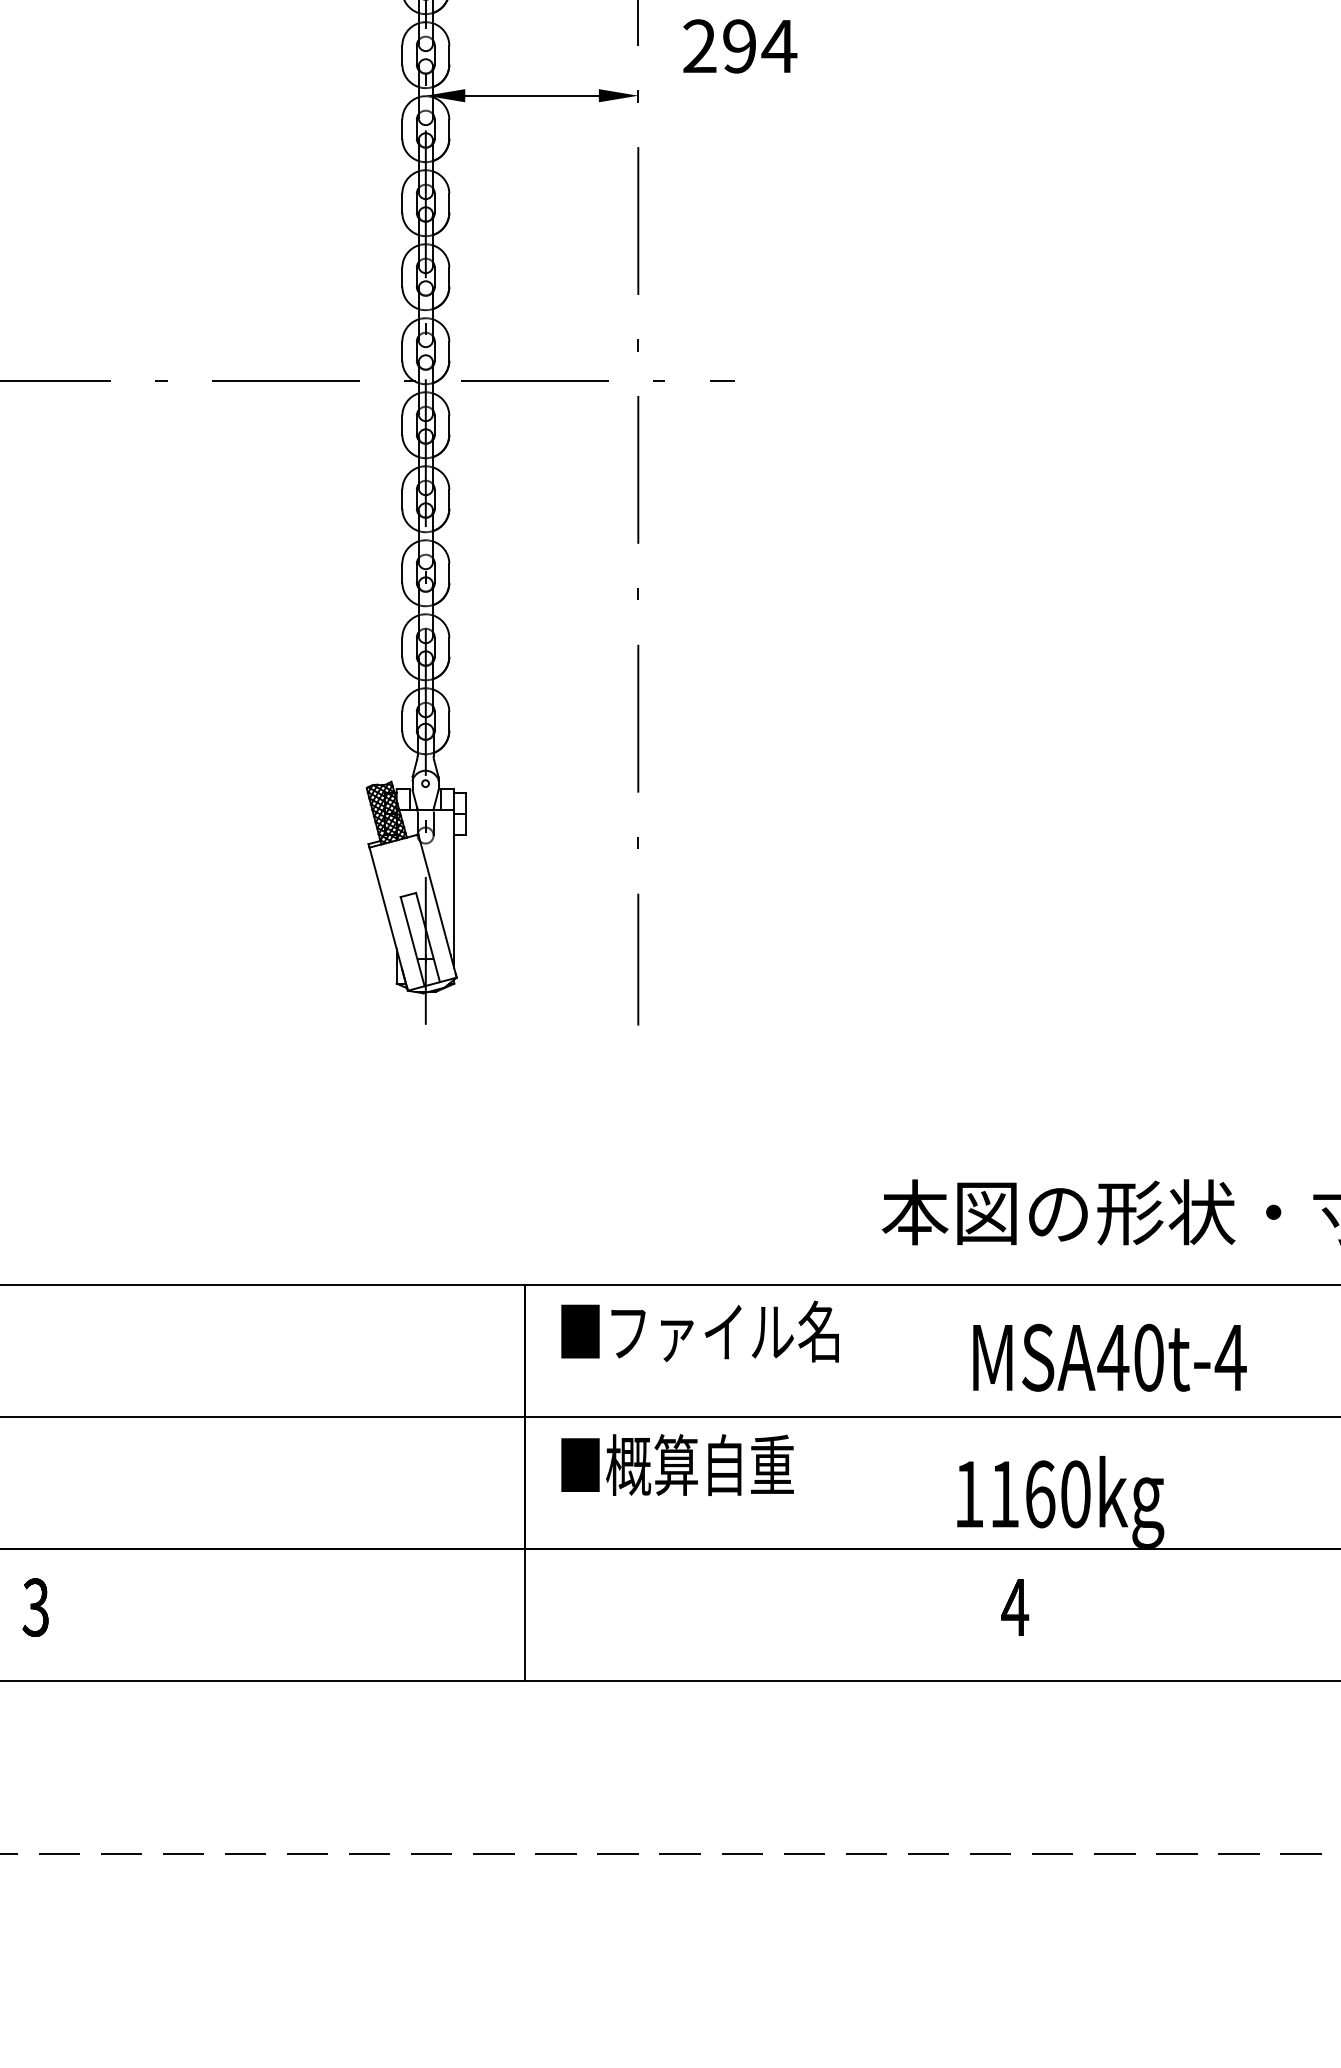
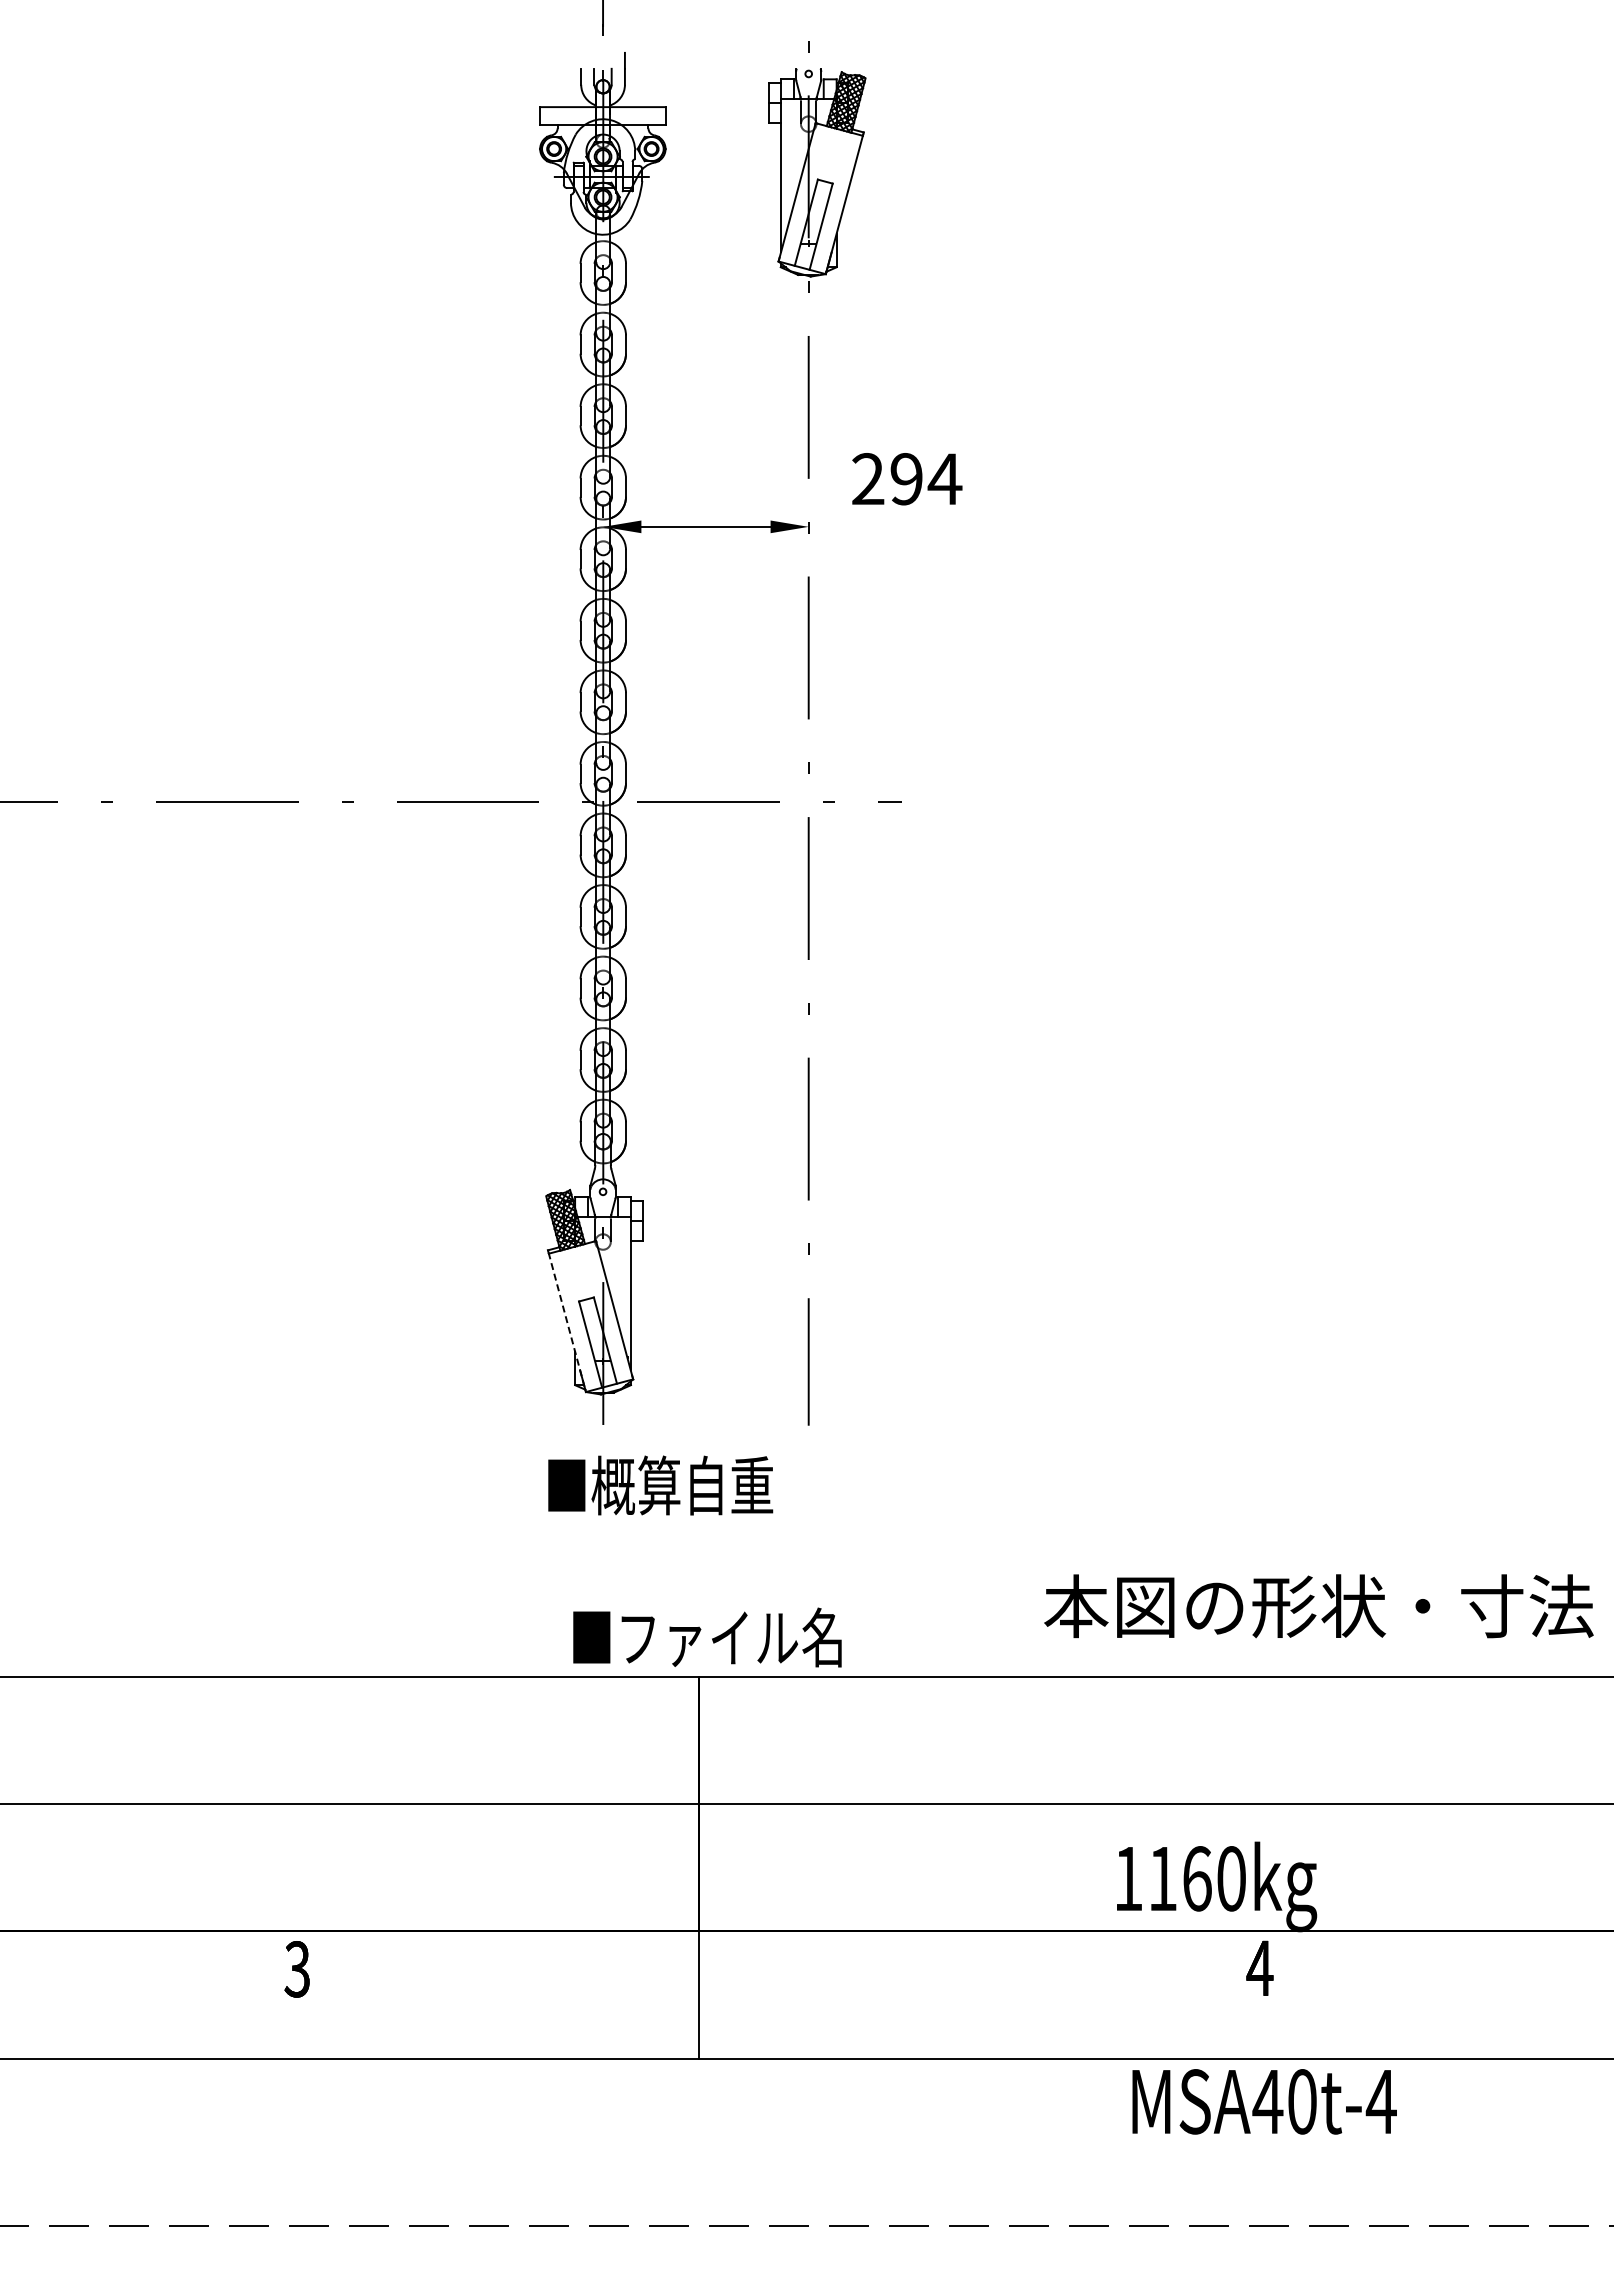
line: (388, 917) -> (567, 1321), solid -> dashed
text: (700, 1331) -> (707, 1637), moved
text: (1109, 1357) -> (1264, 2101), moved
text: (677, 1465) -> (660, 1485), moved
text: (1014, 1606) -> (1259, 1967), moved
text: (34, 1607) -> (296, 1969), moved

